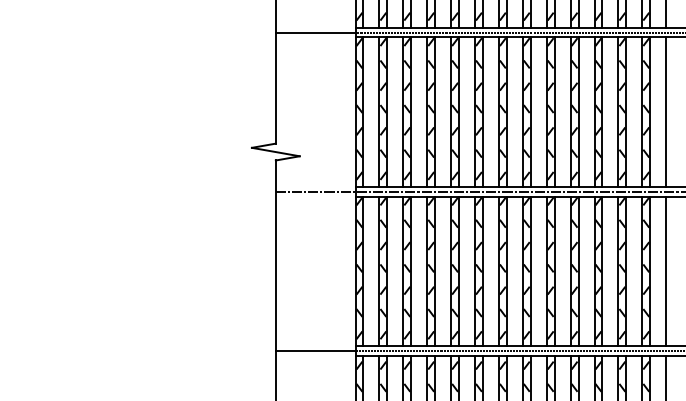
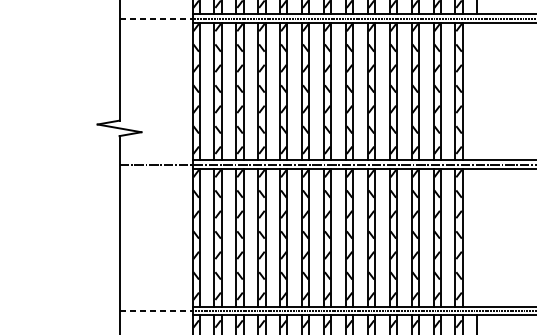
line: (315, 32) -> (155, 18), solid -> dashed
line: (666, 112) -> (477, 92), removed
line: (666, 271) -> (477, 237), removed
line: (315, 351) -> (155, 311), solid -> dashed

